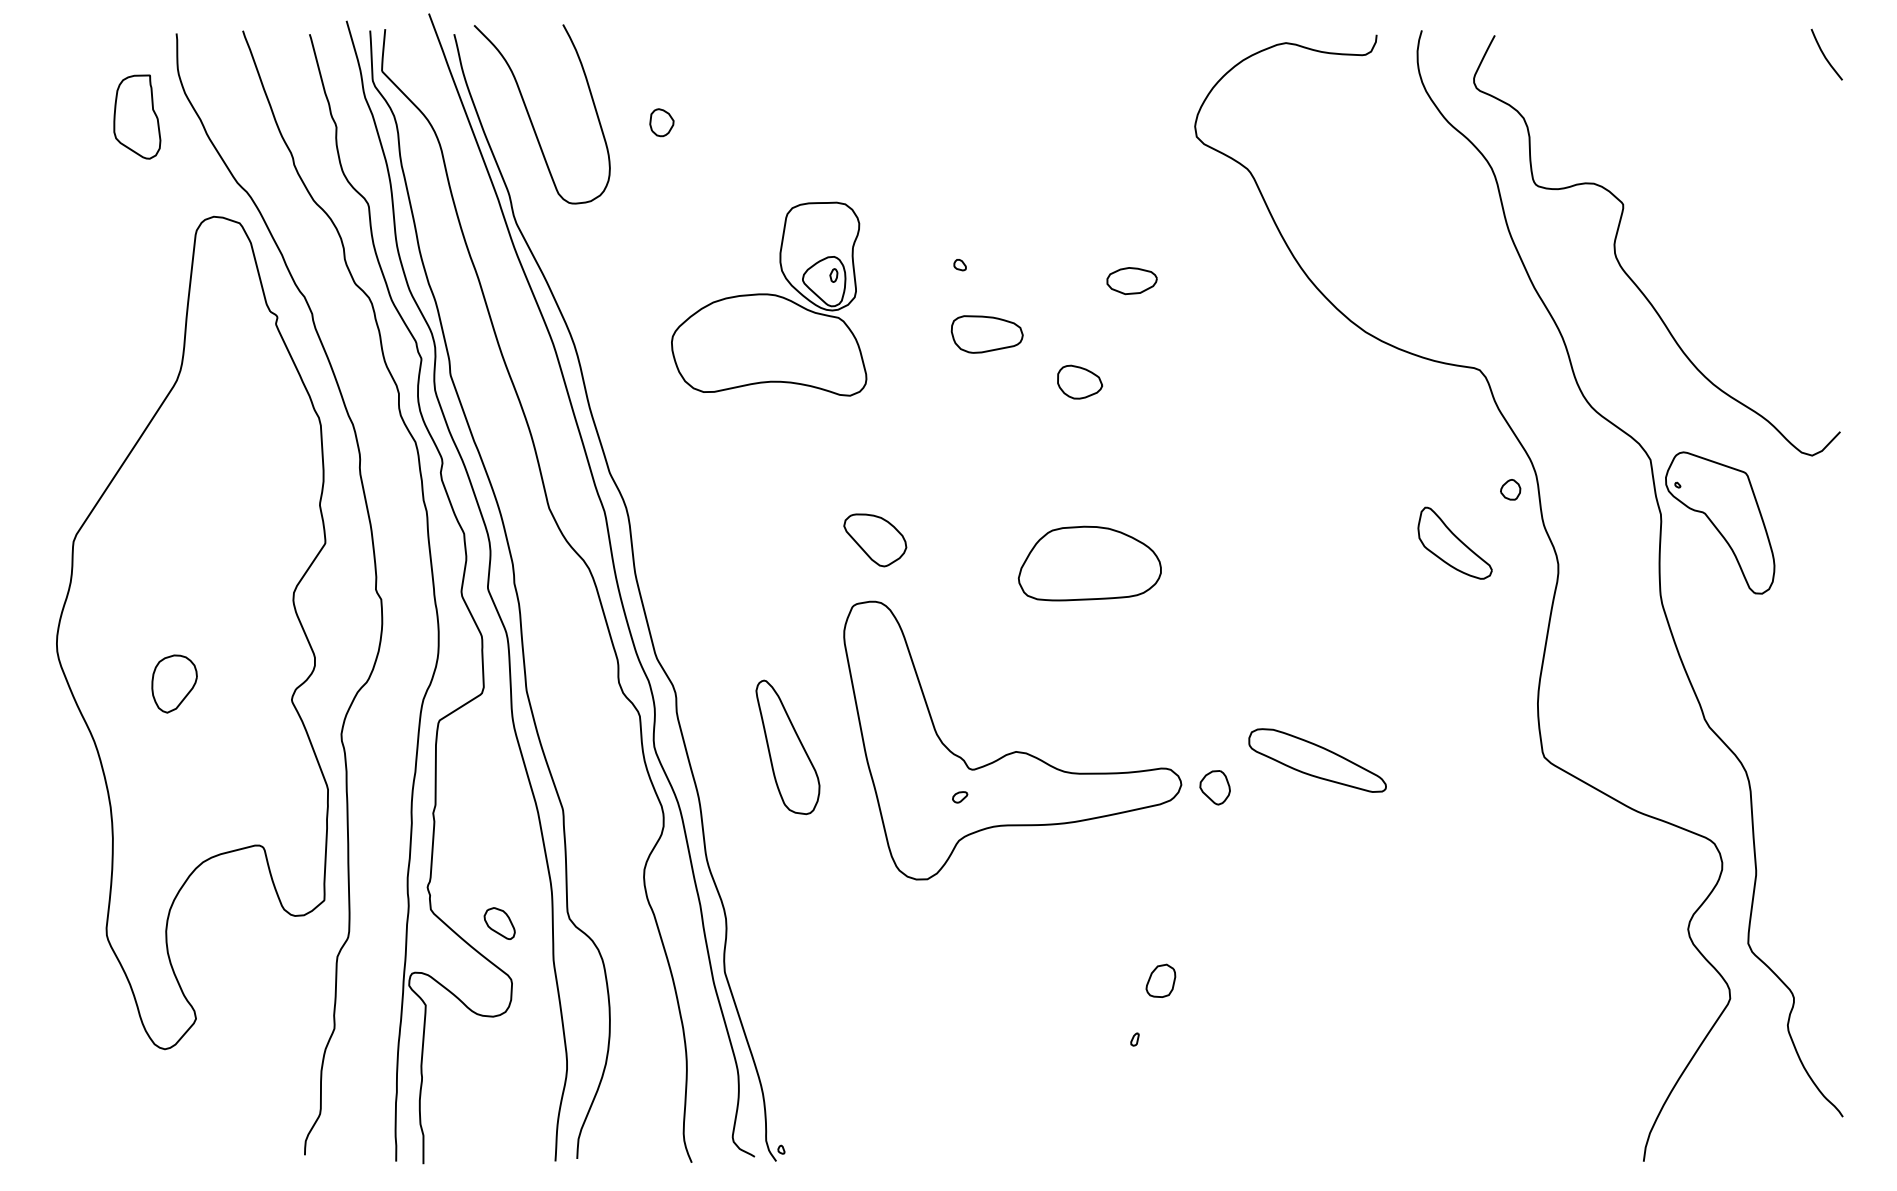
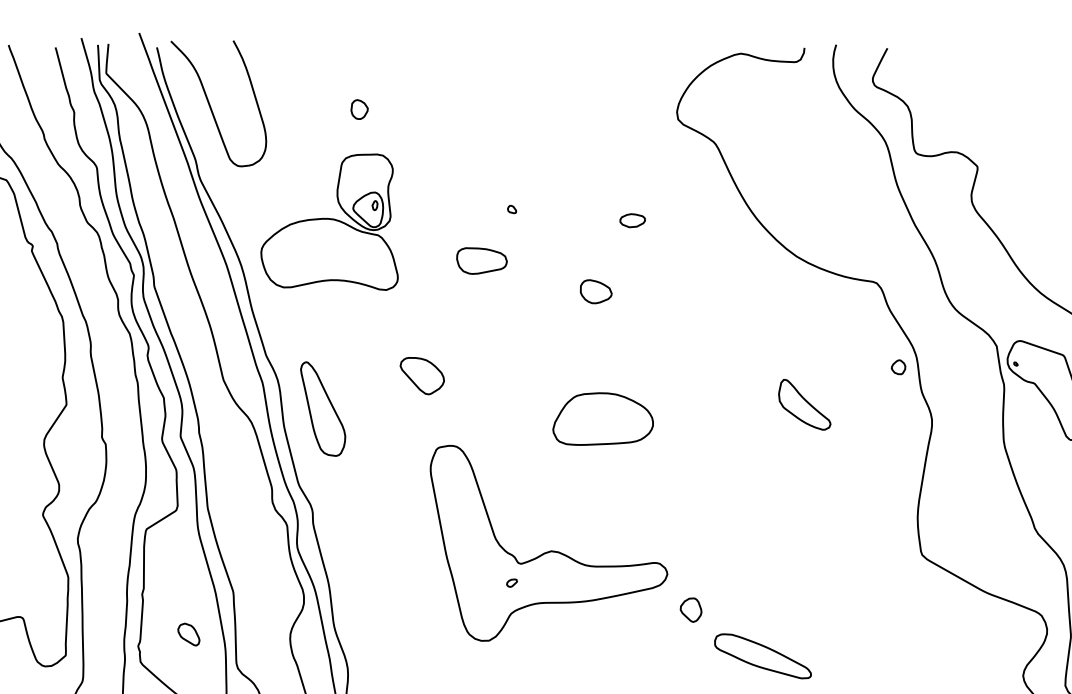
part: (661, 122) -> (359, 109), moved
part: (1131, 280) -> (632, 220), size x0.71
part: (769, 298) -> (329, 221), moved
part: (986, 334) -> (481, 261), moved
part: (875, 540) -> (422, 376), moved
part: (1454, 542) -> (804, 404), moved
part: (787, 747) -> (322, 409), moved
part: (1317, 760) -> (762, 656), moved
part: (1214, 787) -> (690, 609), moved
part: (499, 923) -> (188, 634), moved

